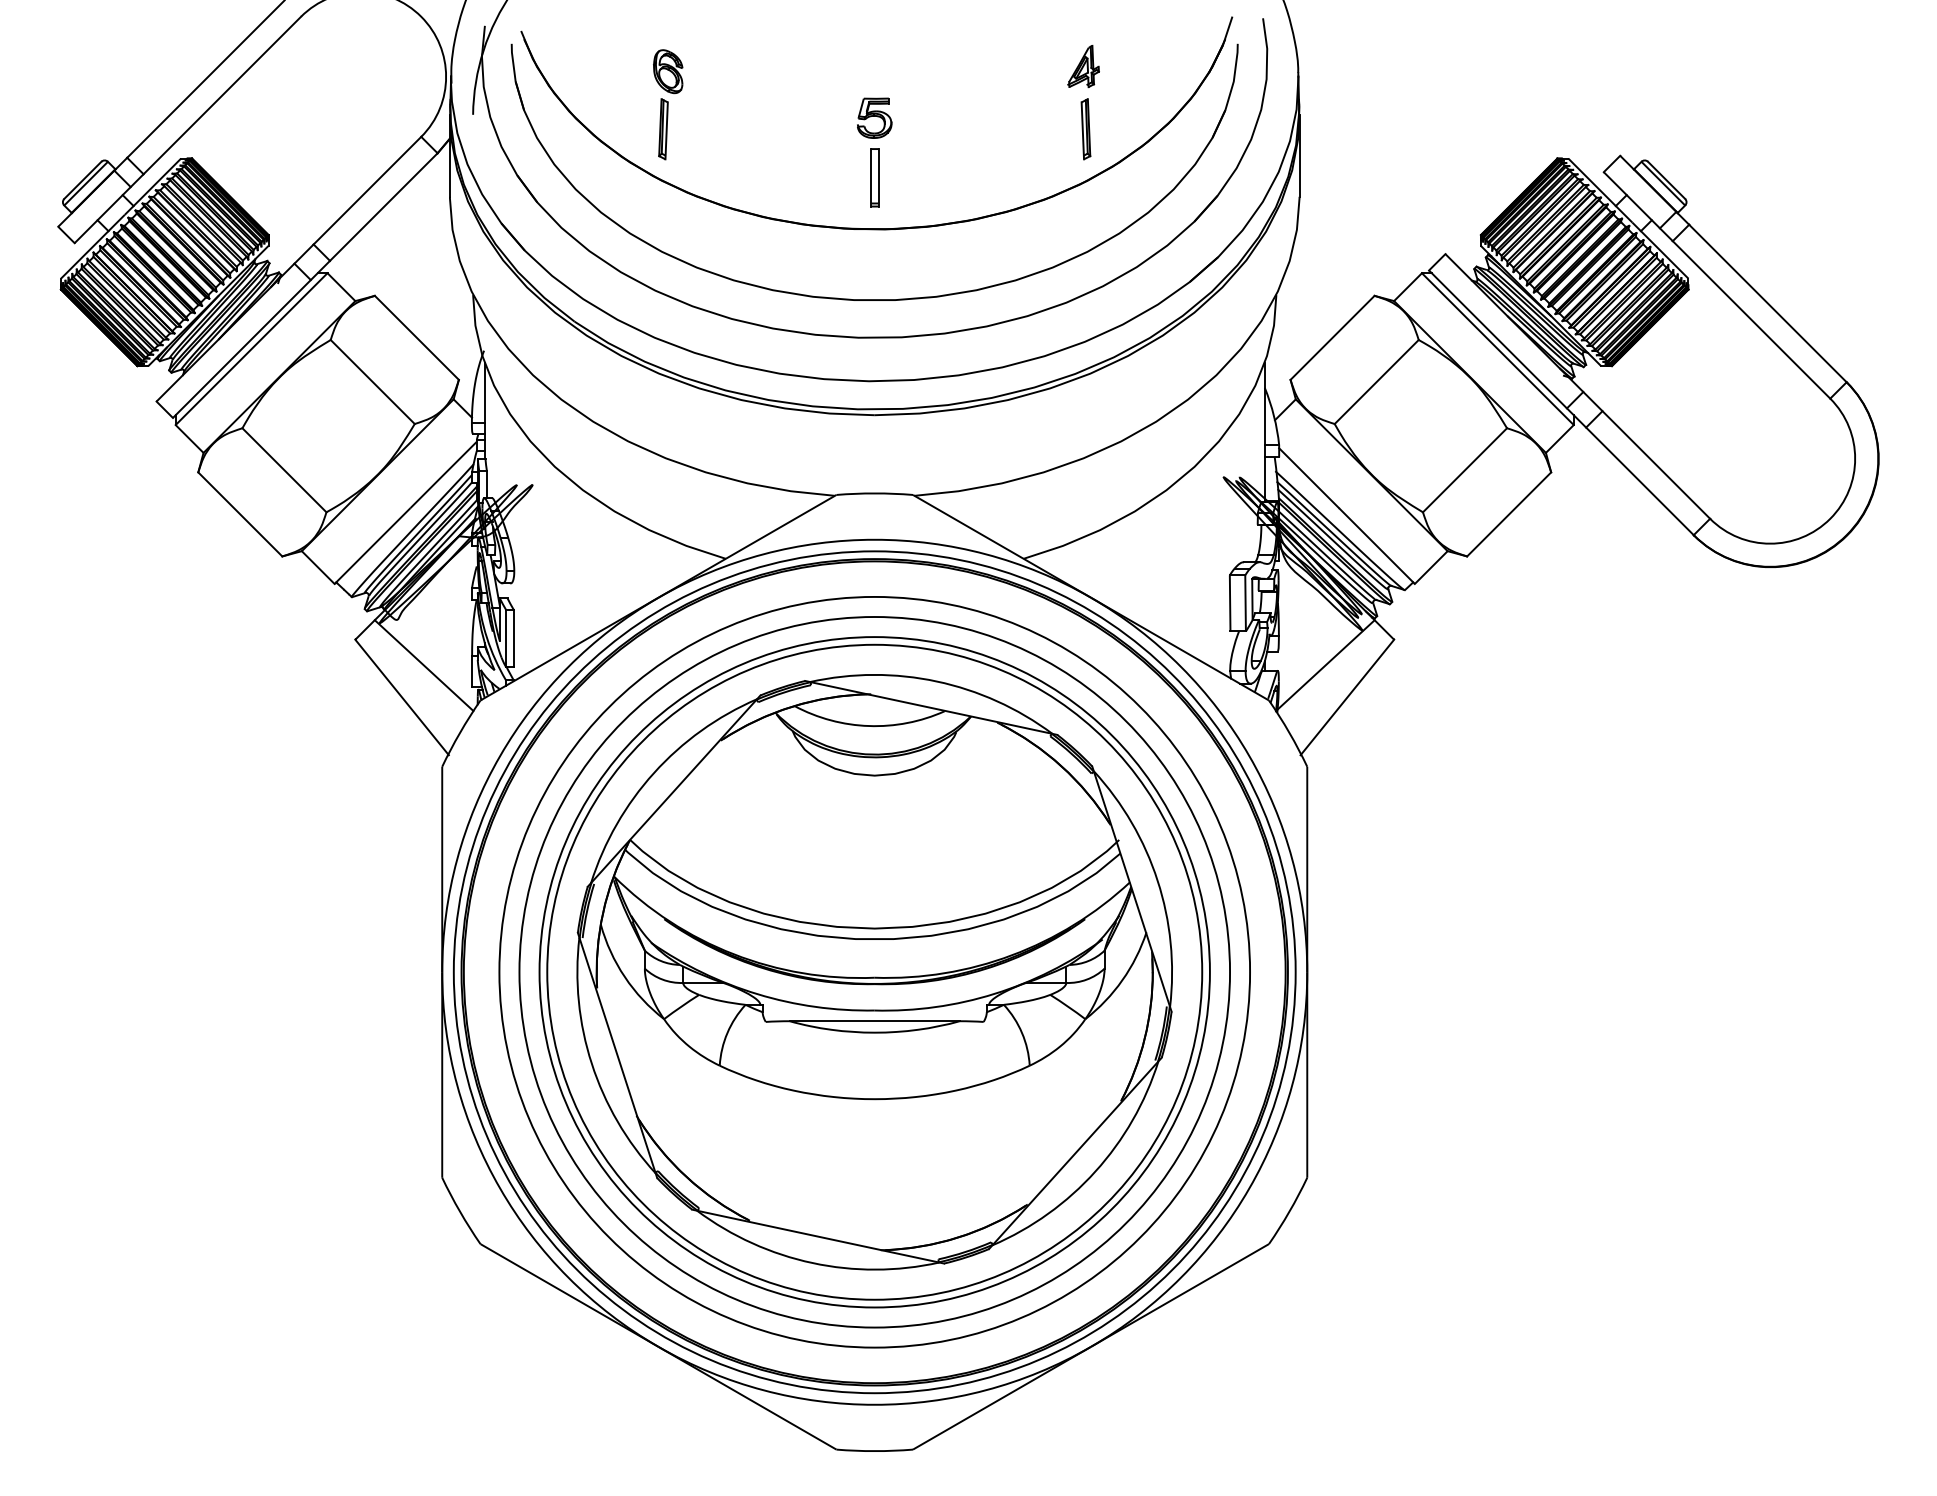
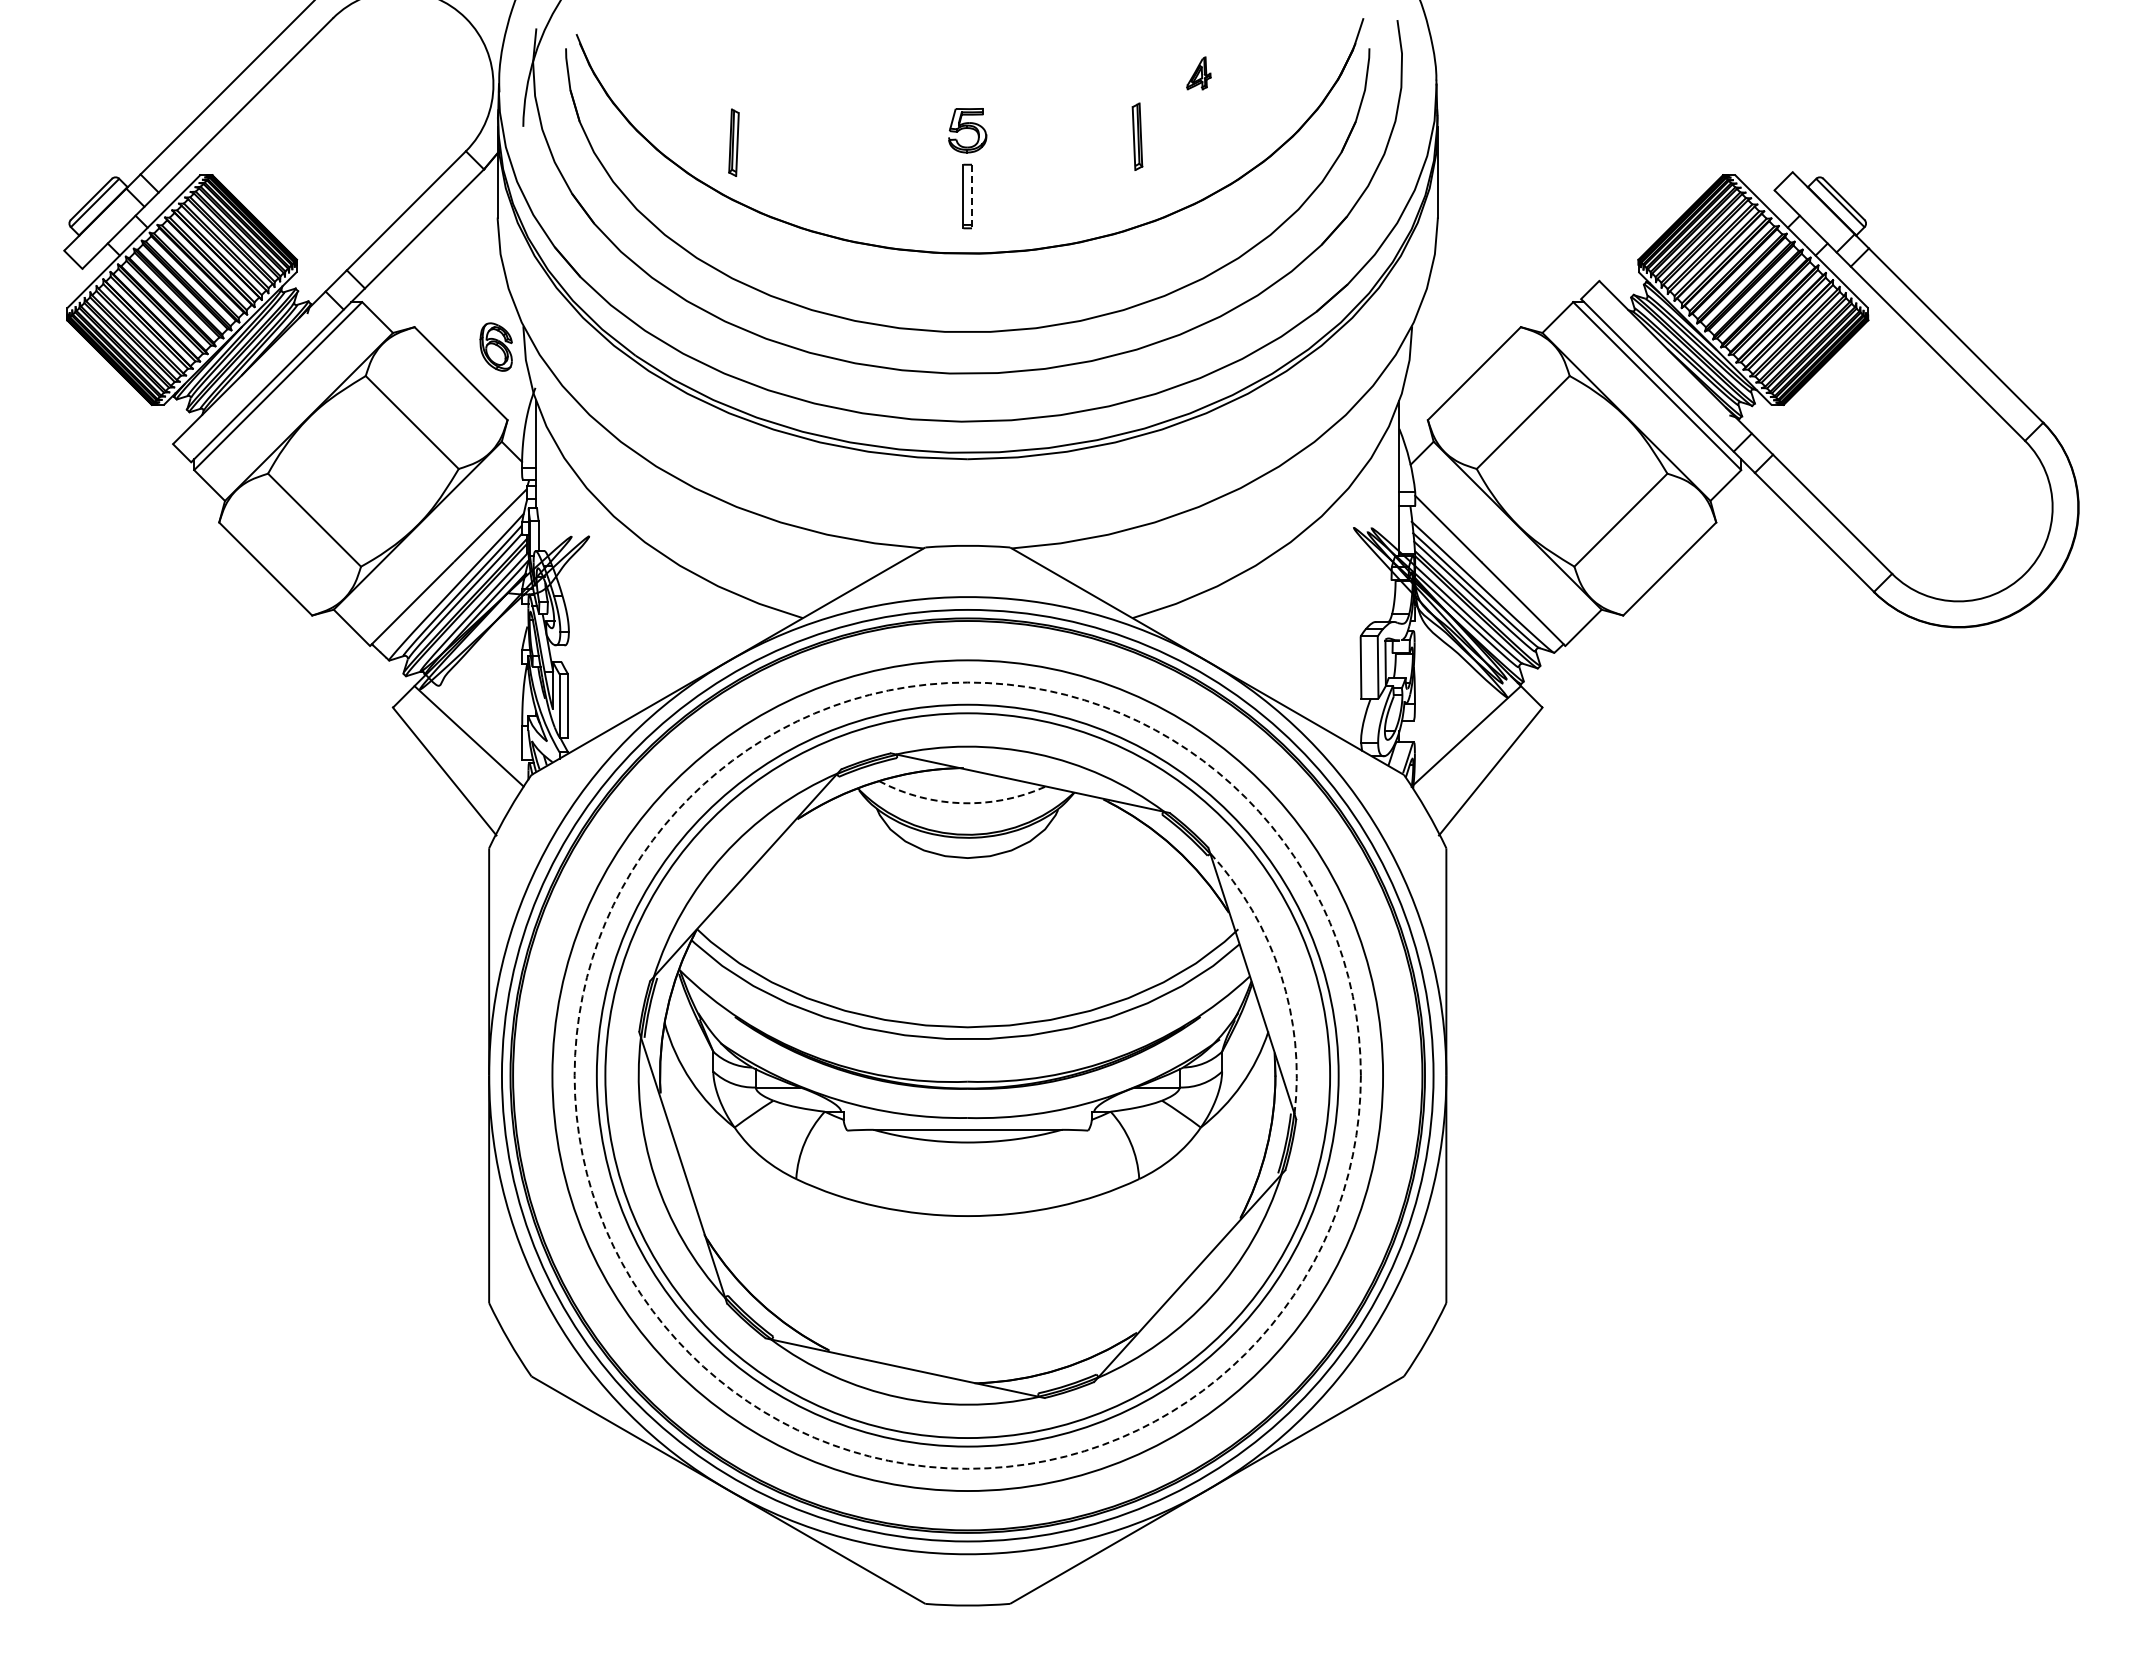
part: (1083, 66) -> (1198, 73), size x0.7
part: (667, 71) -> (495, 346), moved
part: (1085, 128) -> (1137, 136), moved
line: (879, 177) -> (972, 196), solid -> dashed
arc: (869, 726) -> (961, 803), solid -> dashed
arc: (1157, 880) -> (1280, 974), solid -> dashed
circle: (874, 972) -> (967, 1075), solid -> dashed

